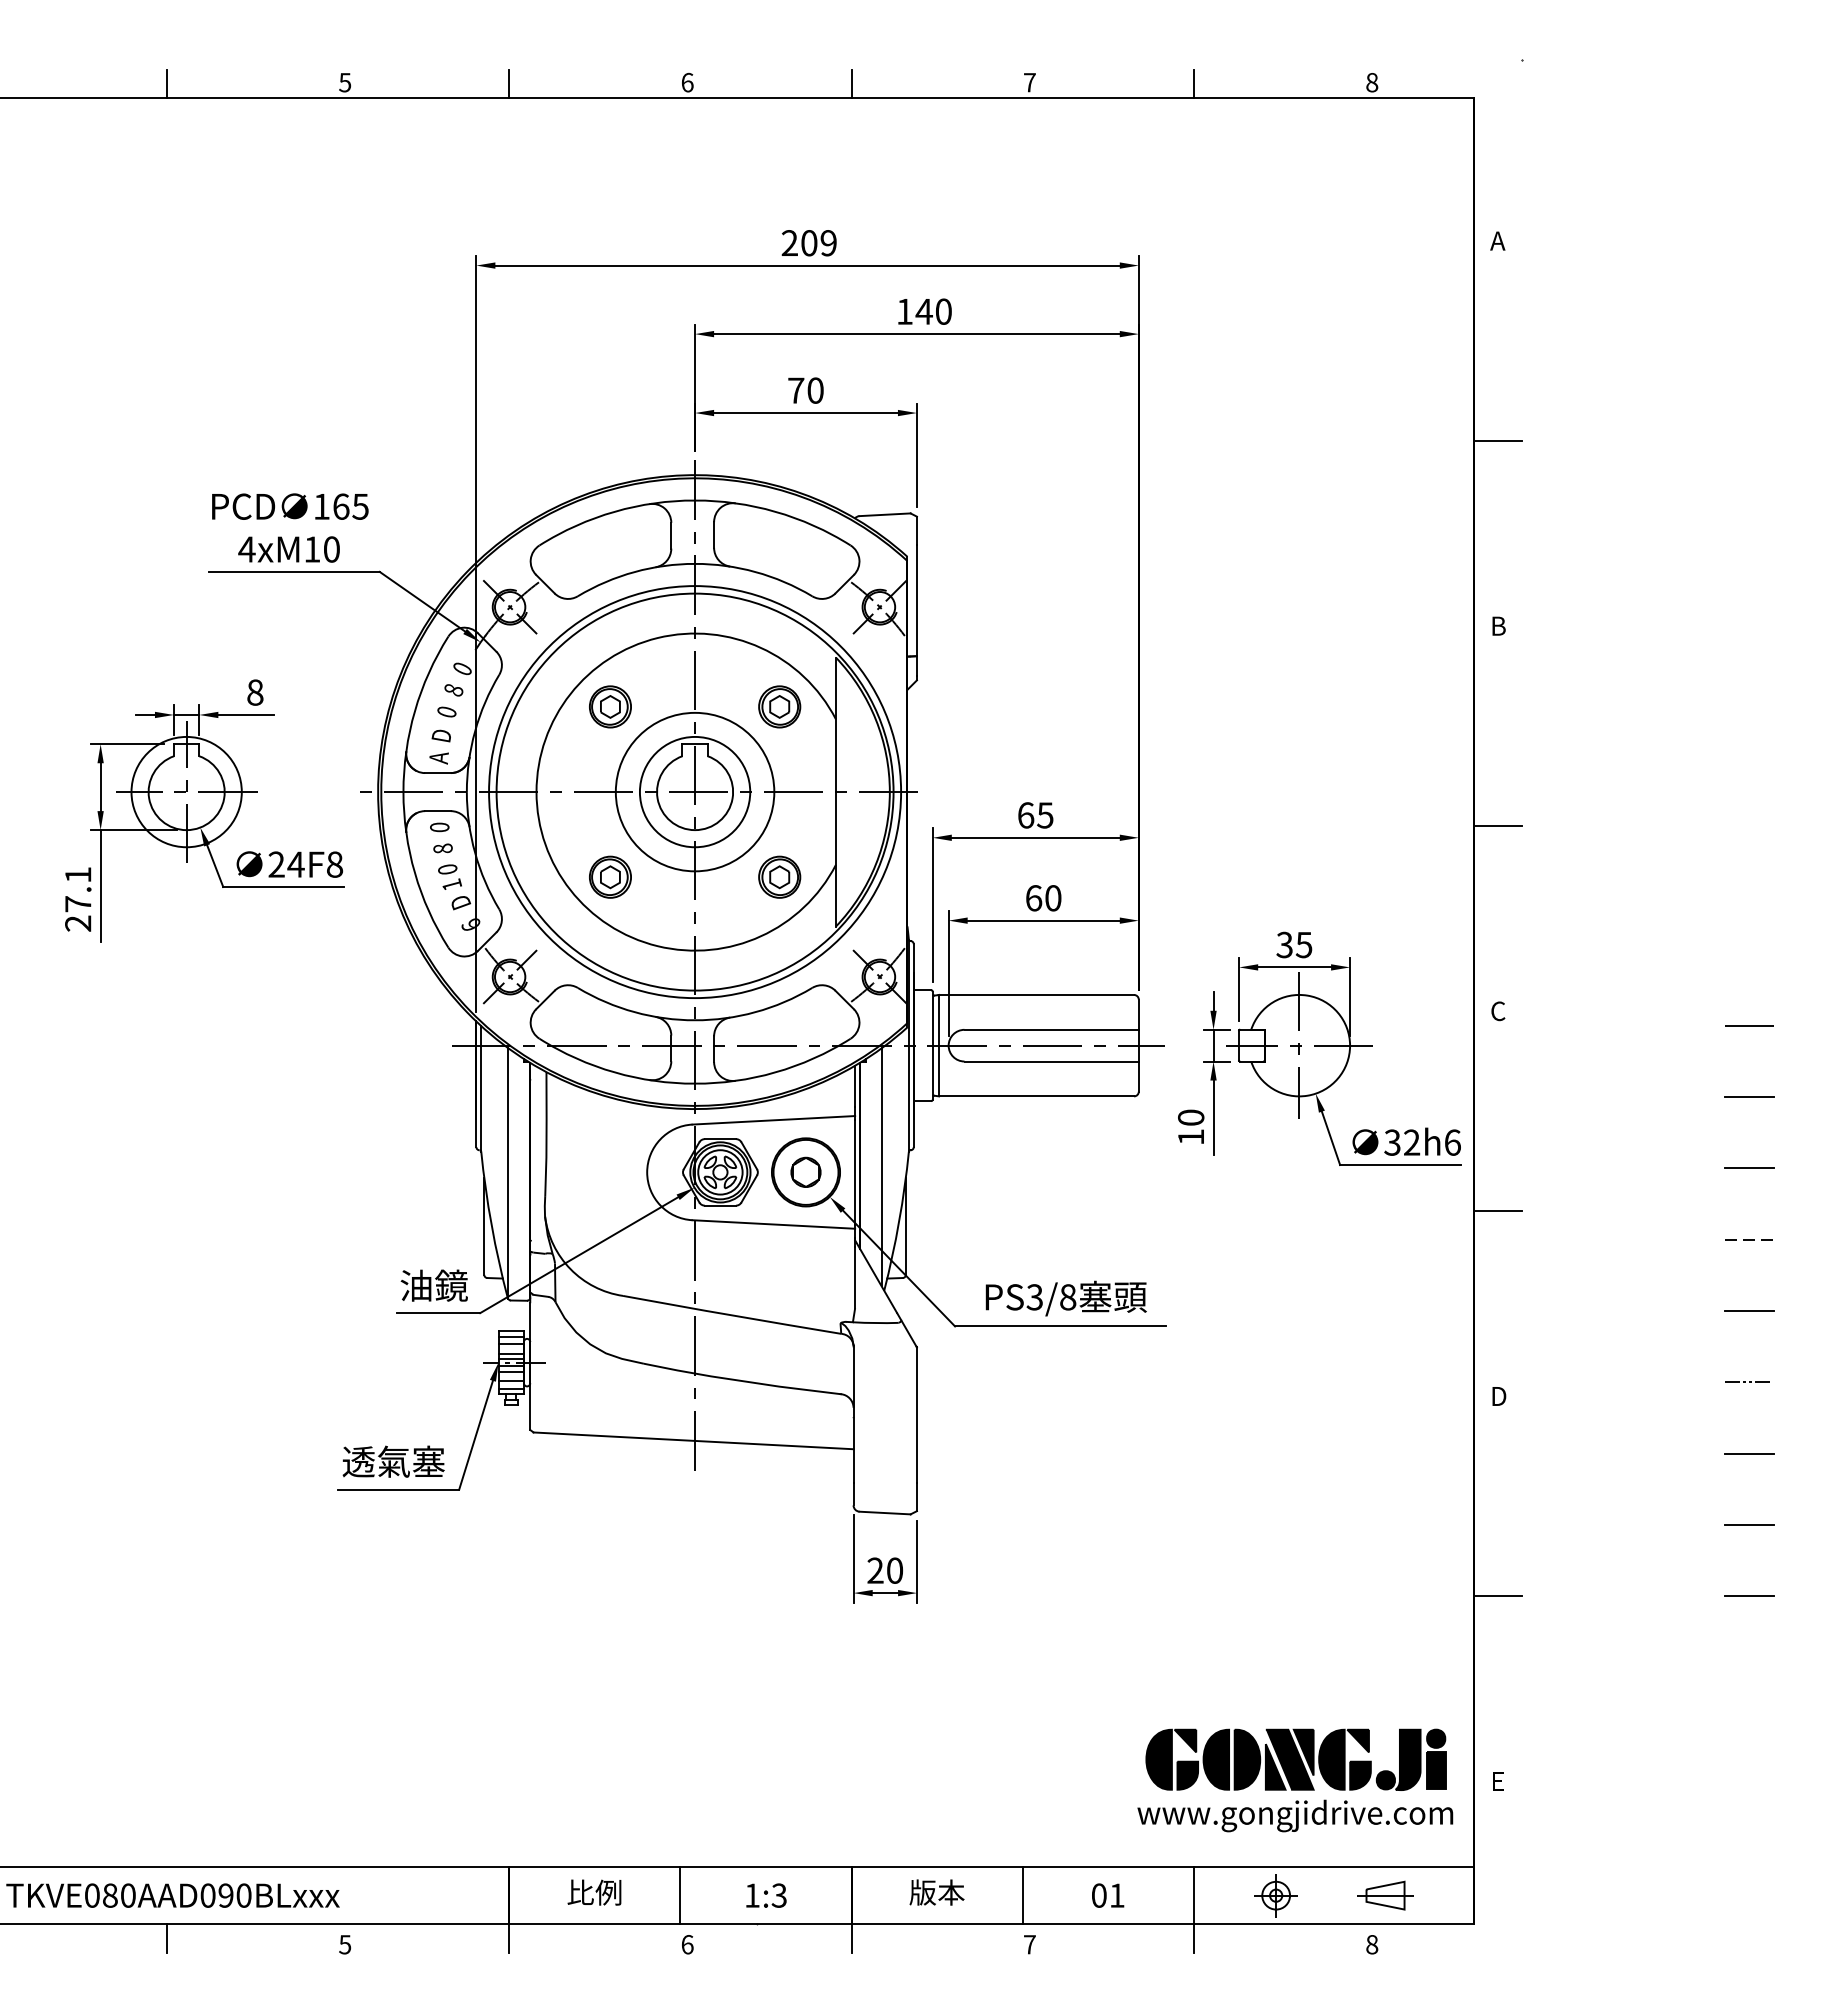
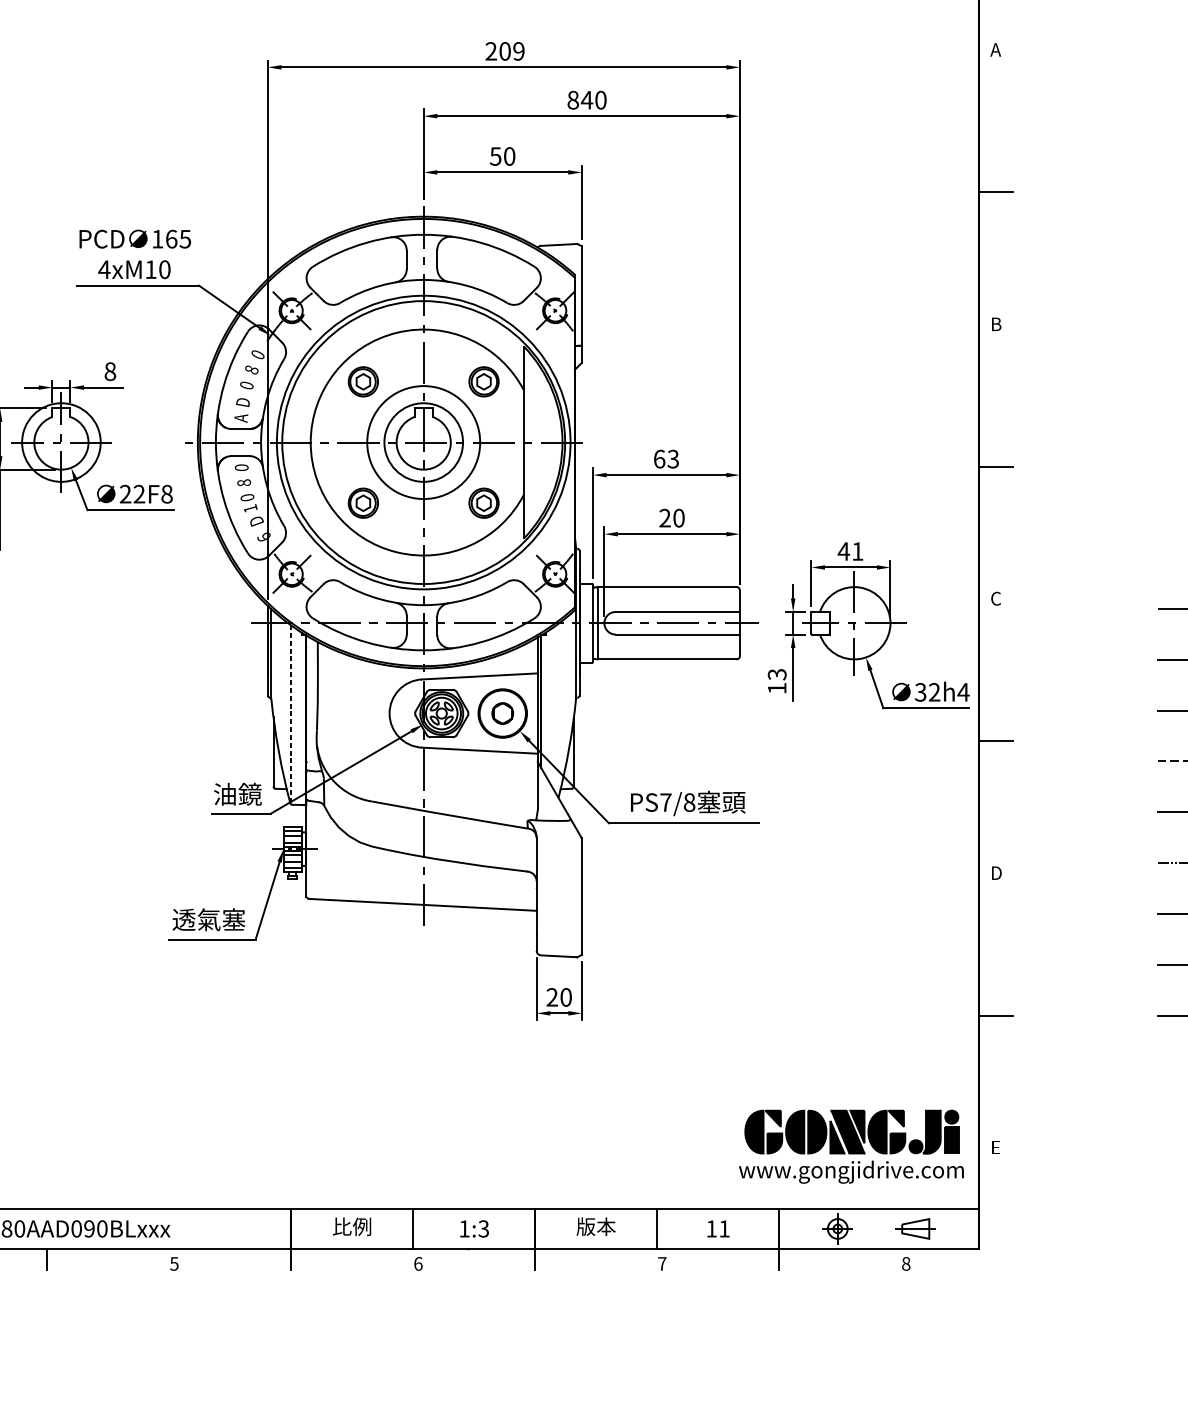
text: (904, 311) -> (572, 100), 140 -> 840
text: (795, 390) -> (495, 156), 70 -> 50
text: (1045, 815) -> (673, 459), 65 -> 63
text: (295, 864) -> (138, 494), 24F8 -> 22F8
text: (1033, 898) -> (664, 518), 60 -> 20
text: (1293, 944) -> (850, 551), 35 -> 41
text: (1191, 1117) -> (777, 674), 10 -> 13
text: (1452, 1142) -> (963, 692), 32h6 -> 32h4
line: (881, 1167) -> (556, 710), removed
line: (508, 1173) -> (290, 714), solid -> dashed
text: (1034, 1297) -> (665, 802), PS3/8 -> PS7/8
text: (1099, 1895) -> (711, 1228), 01 -> 11

